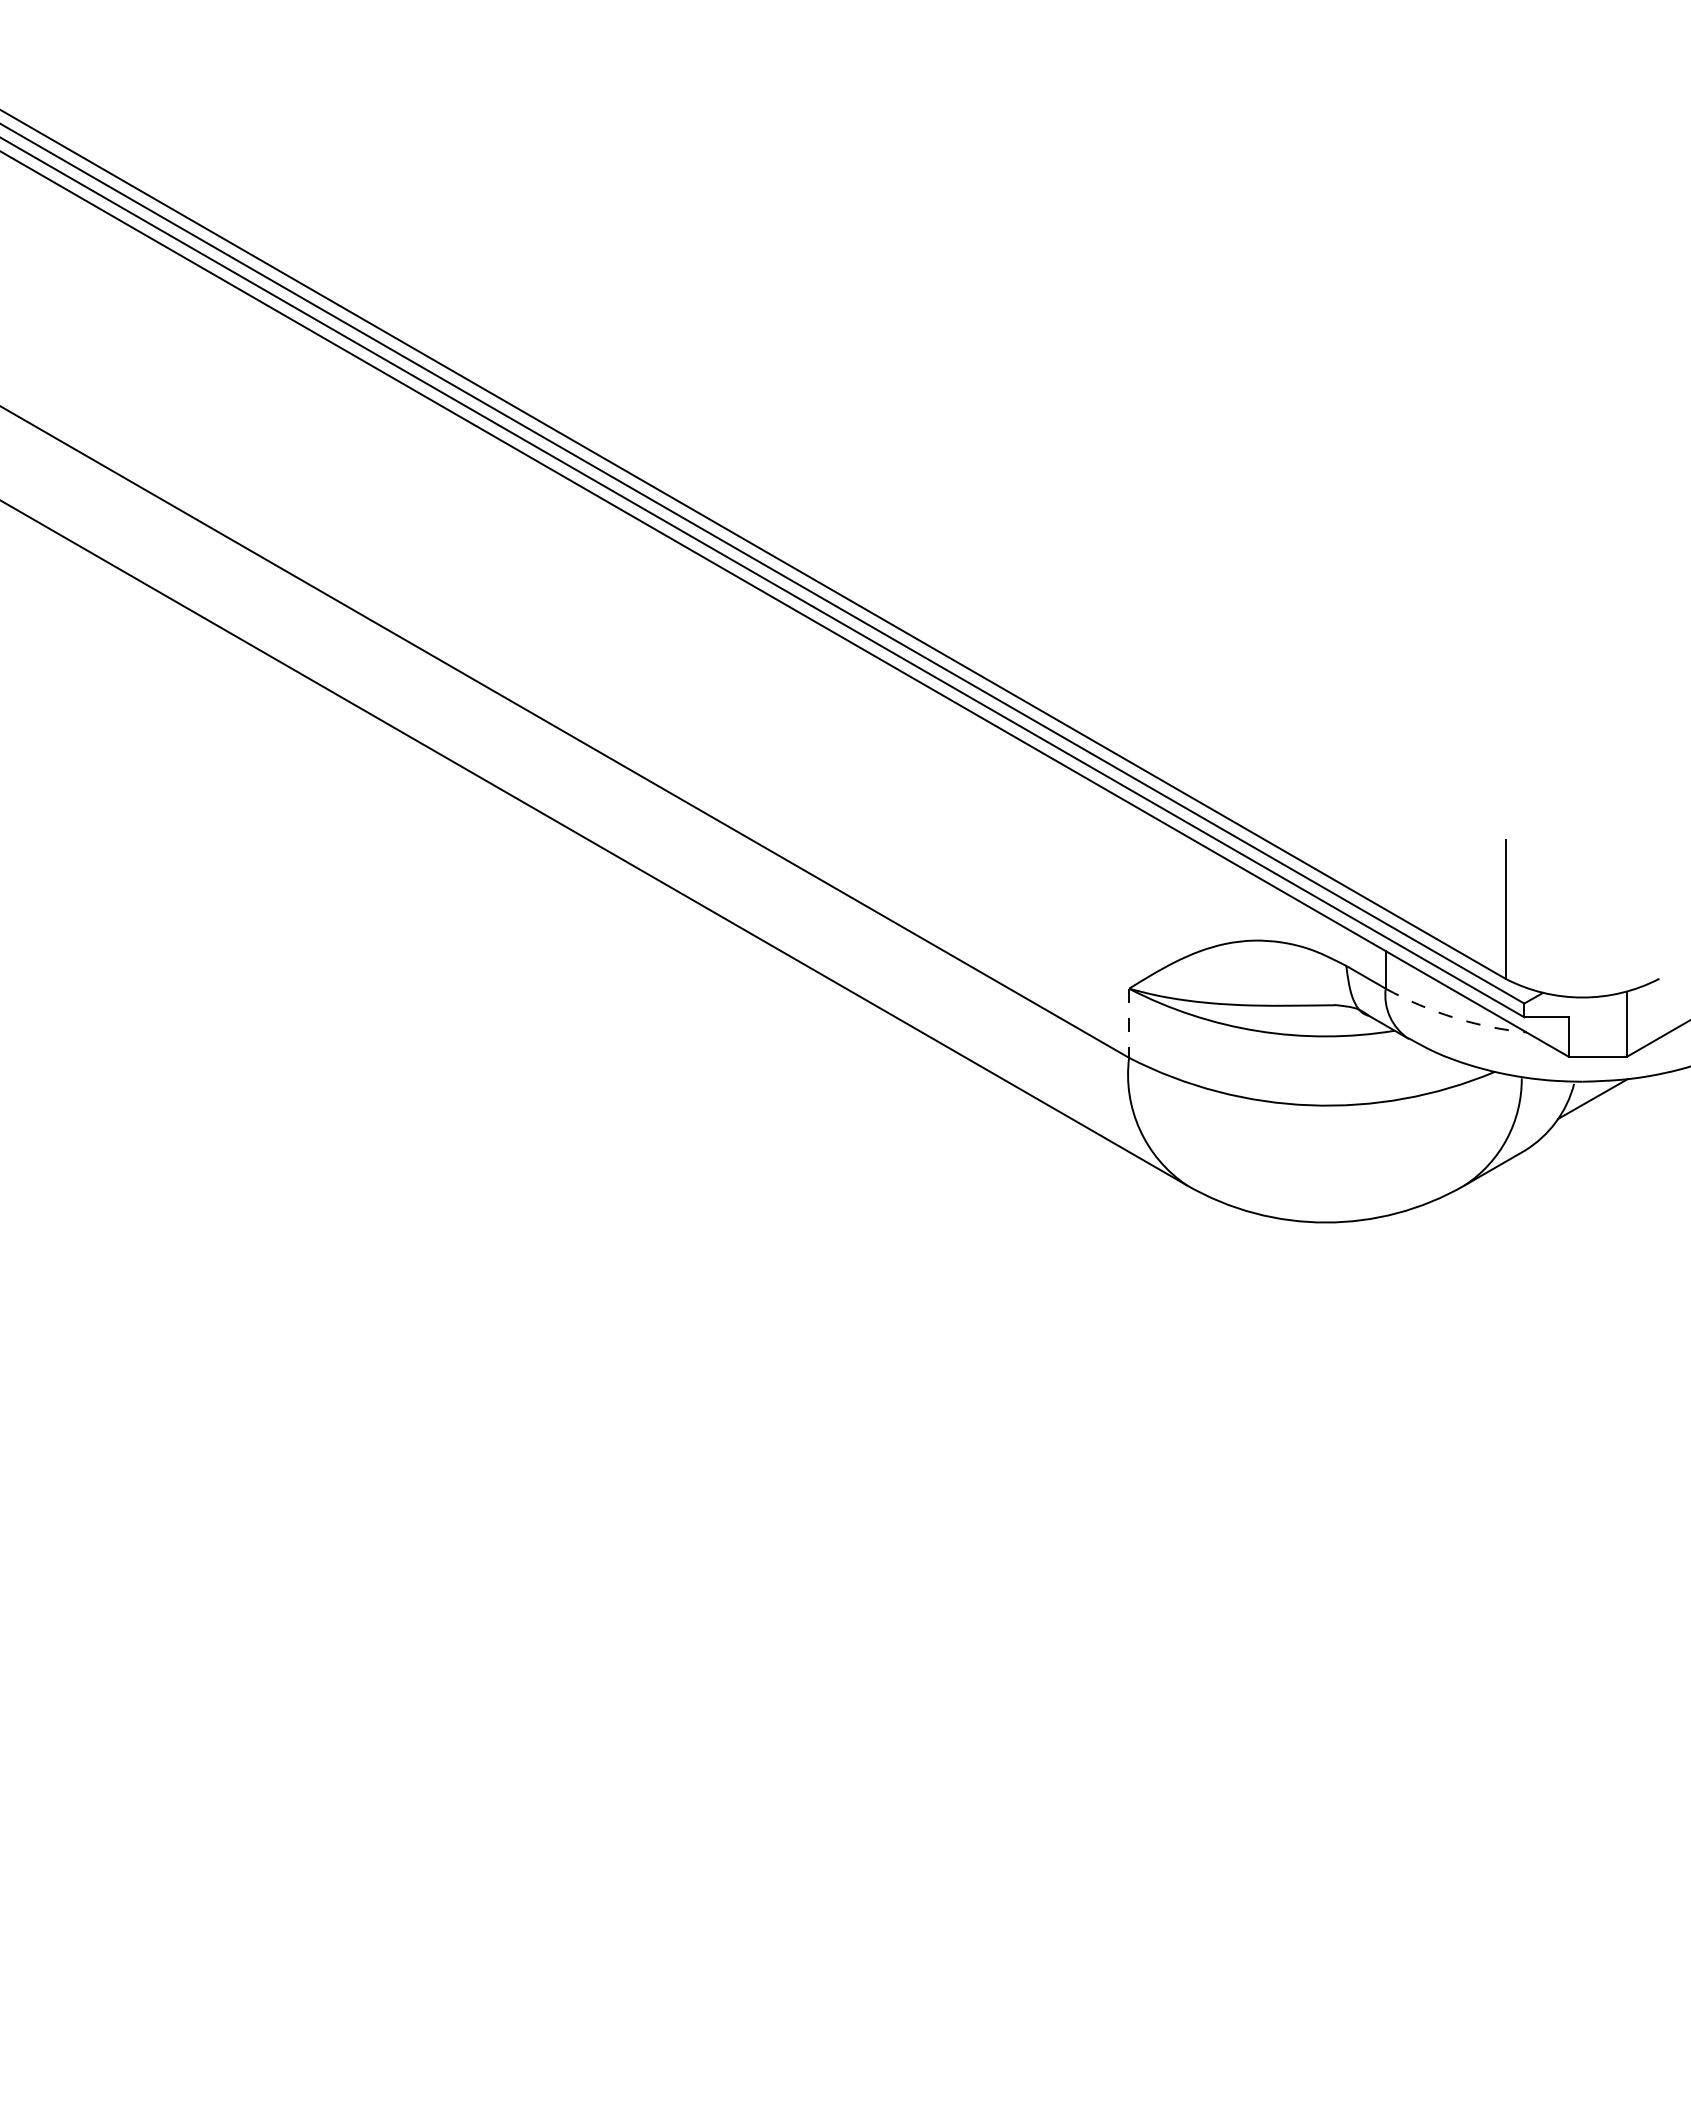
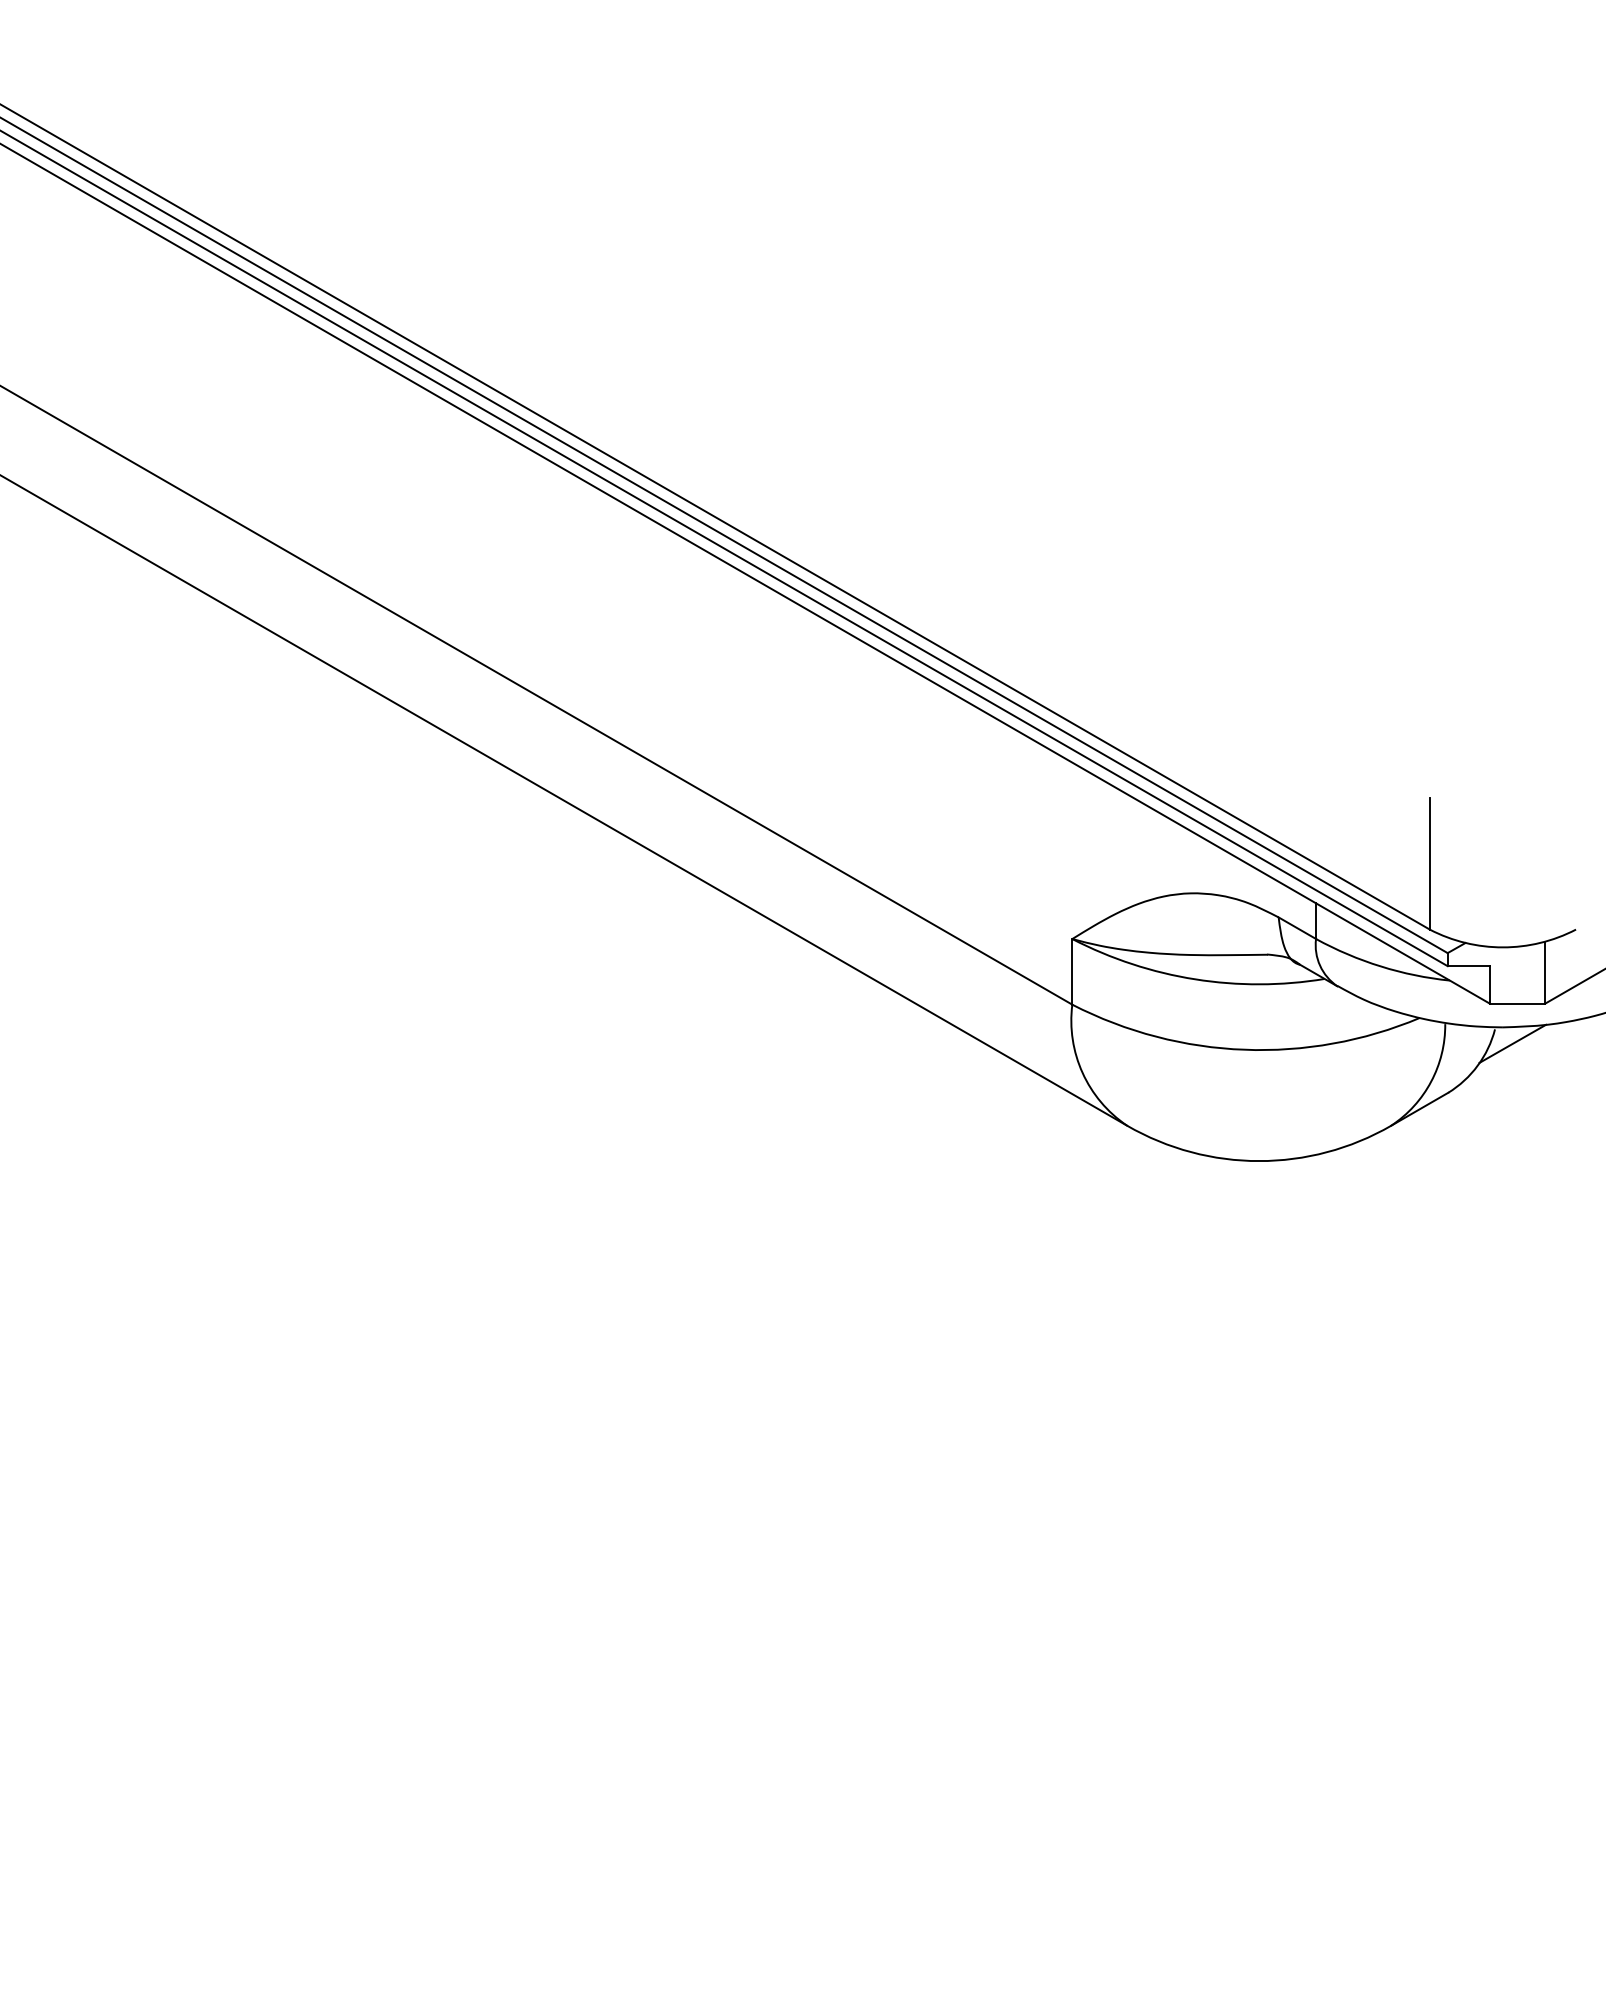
arc: (1454, 1017) -> (1381, 966), dashed -> solid
line: (1129, 1023) -> (1072, 972), dashed -> solid

